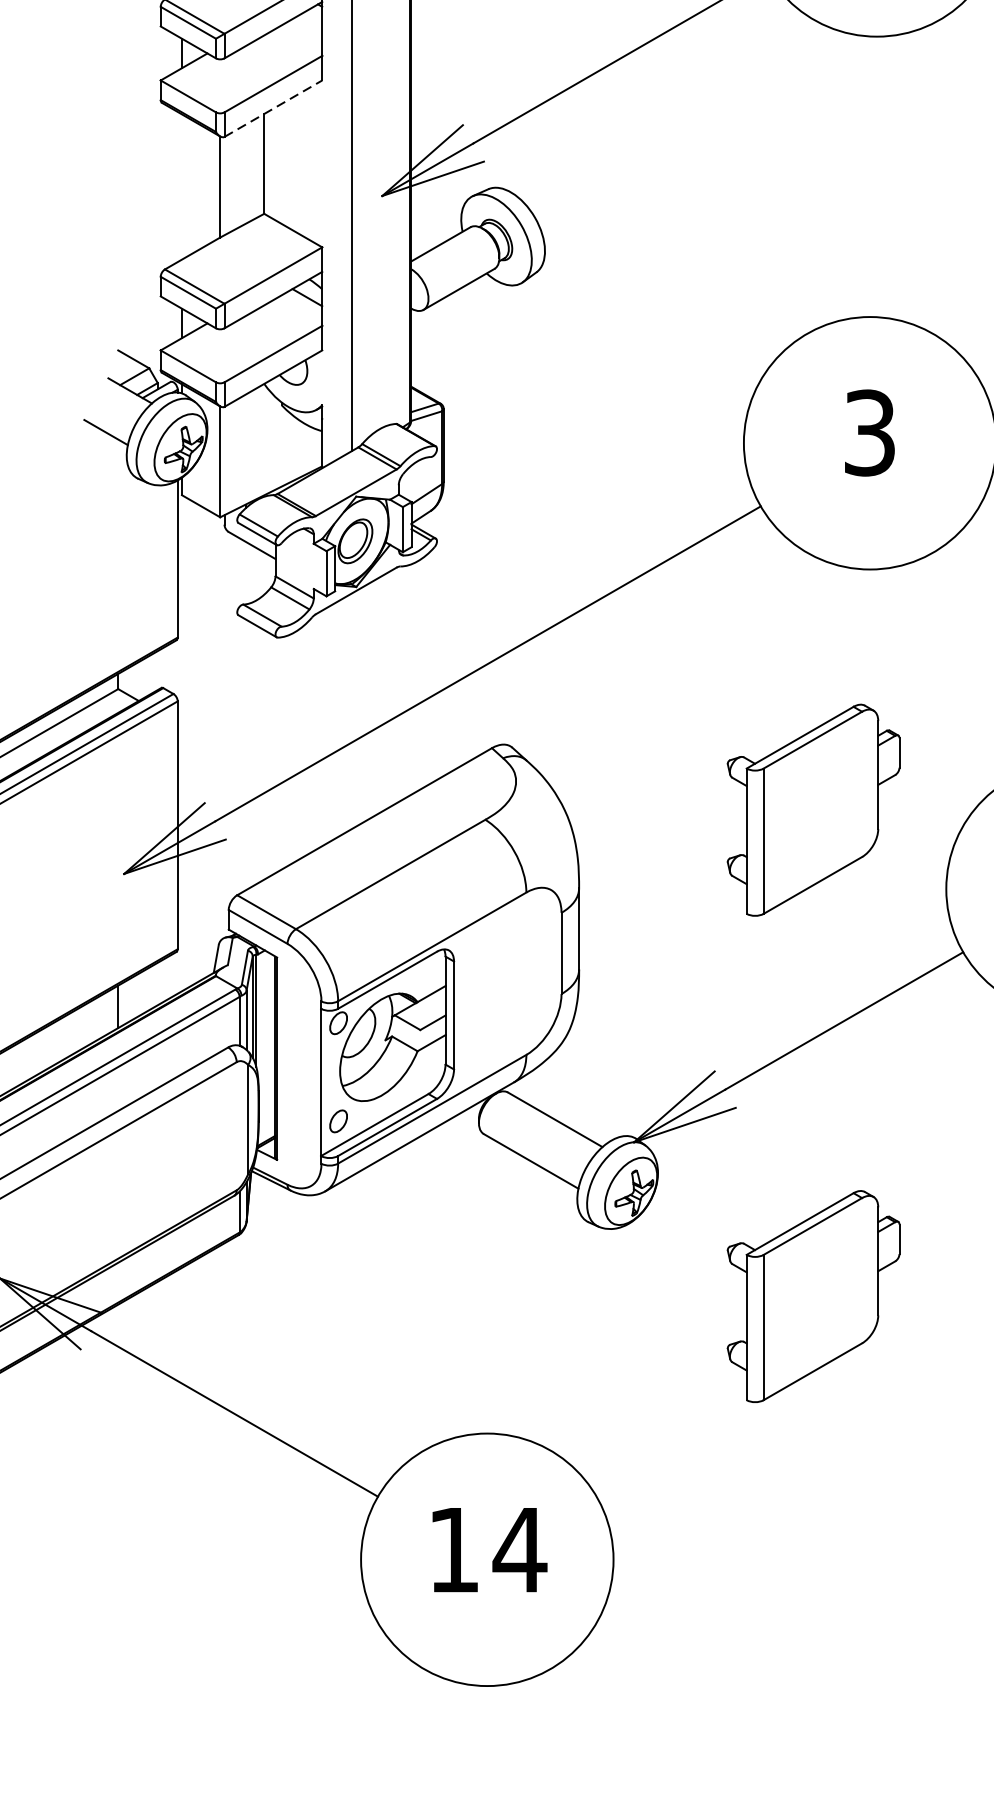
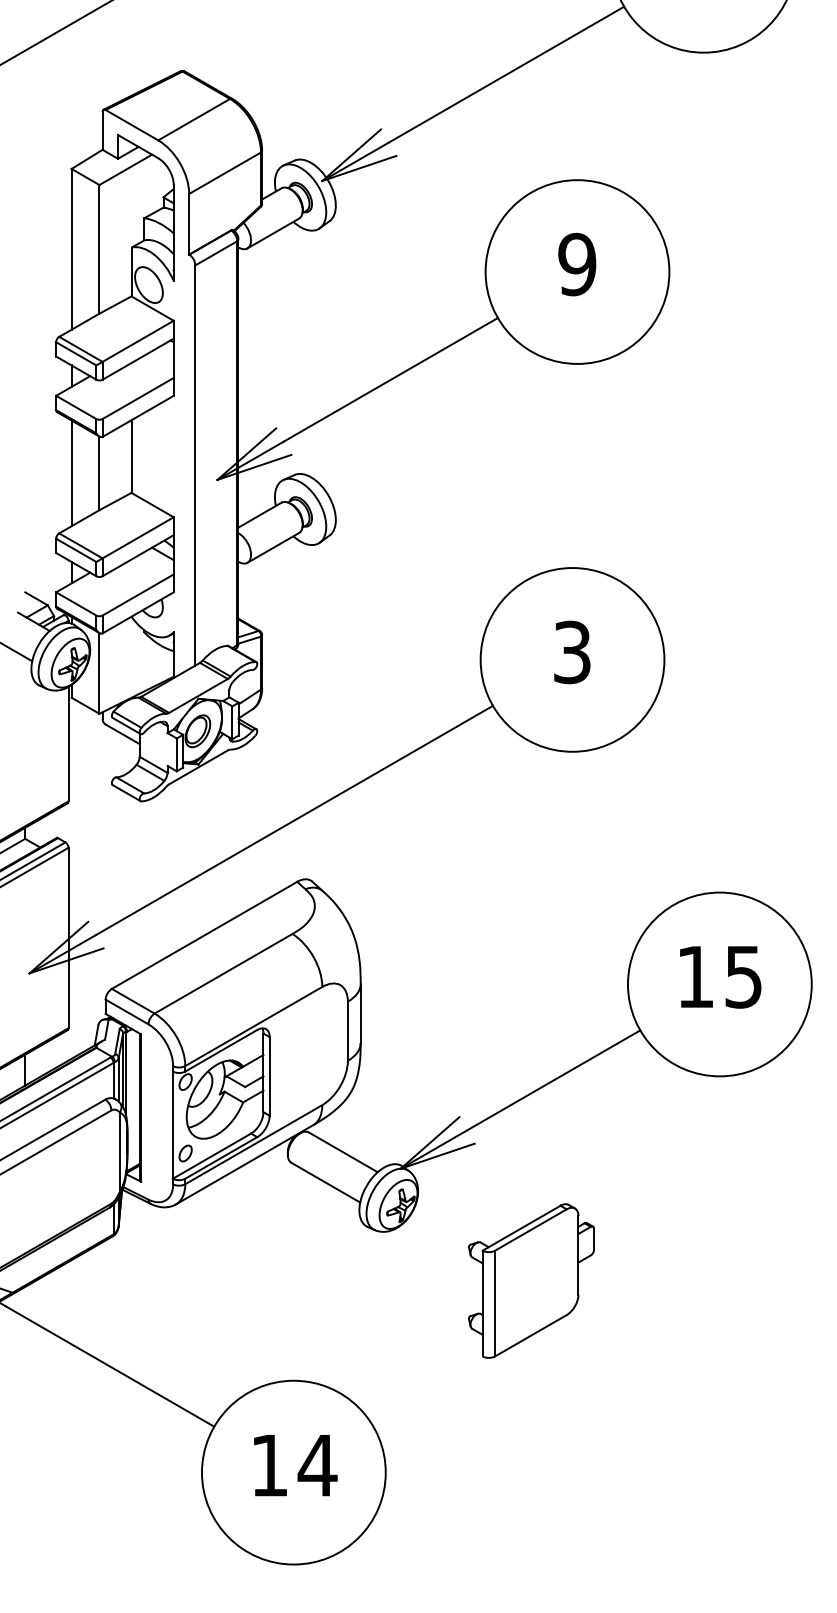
line: (273, 108) -> (138, 416), dashed -> solid
line: (181, 187) -> (71, 473), added
part: (813, 809) -> (531, 926), removed

